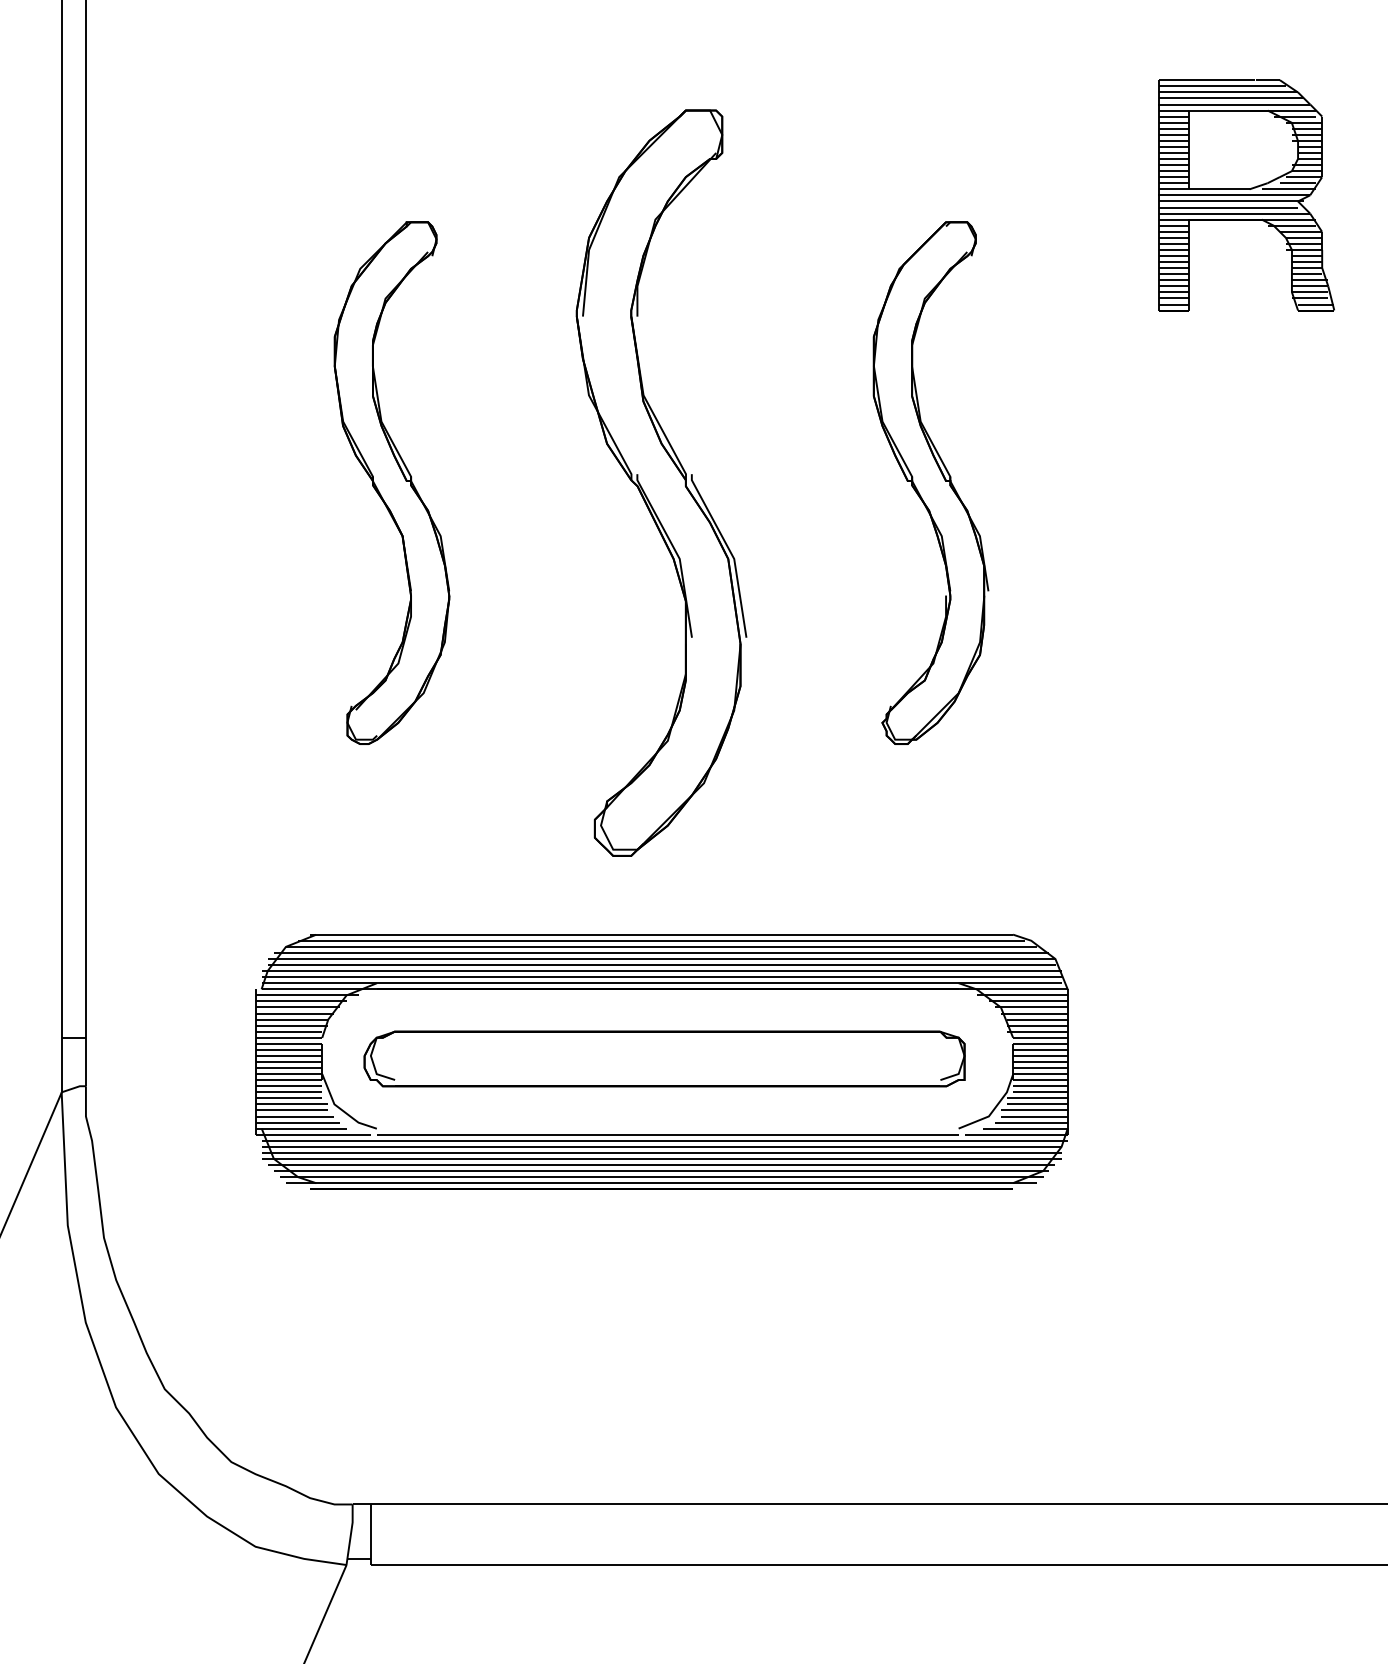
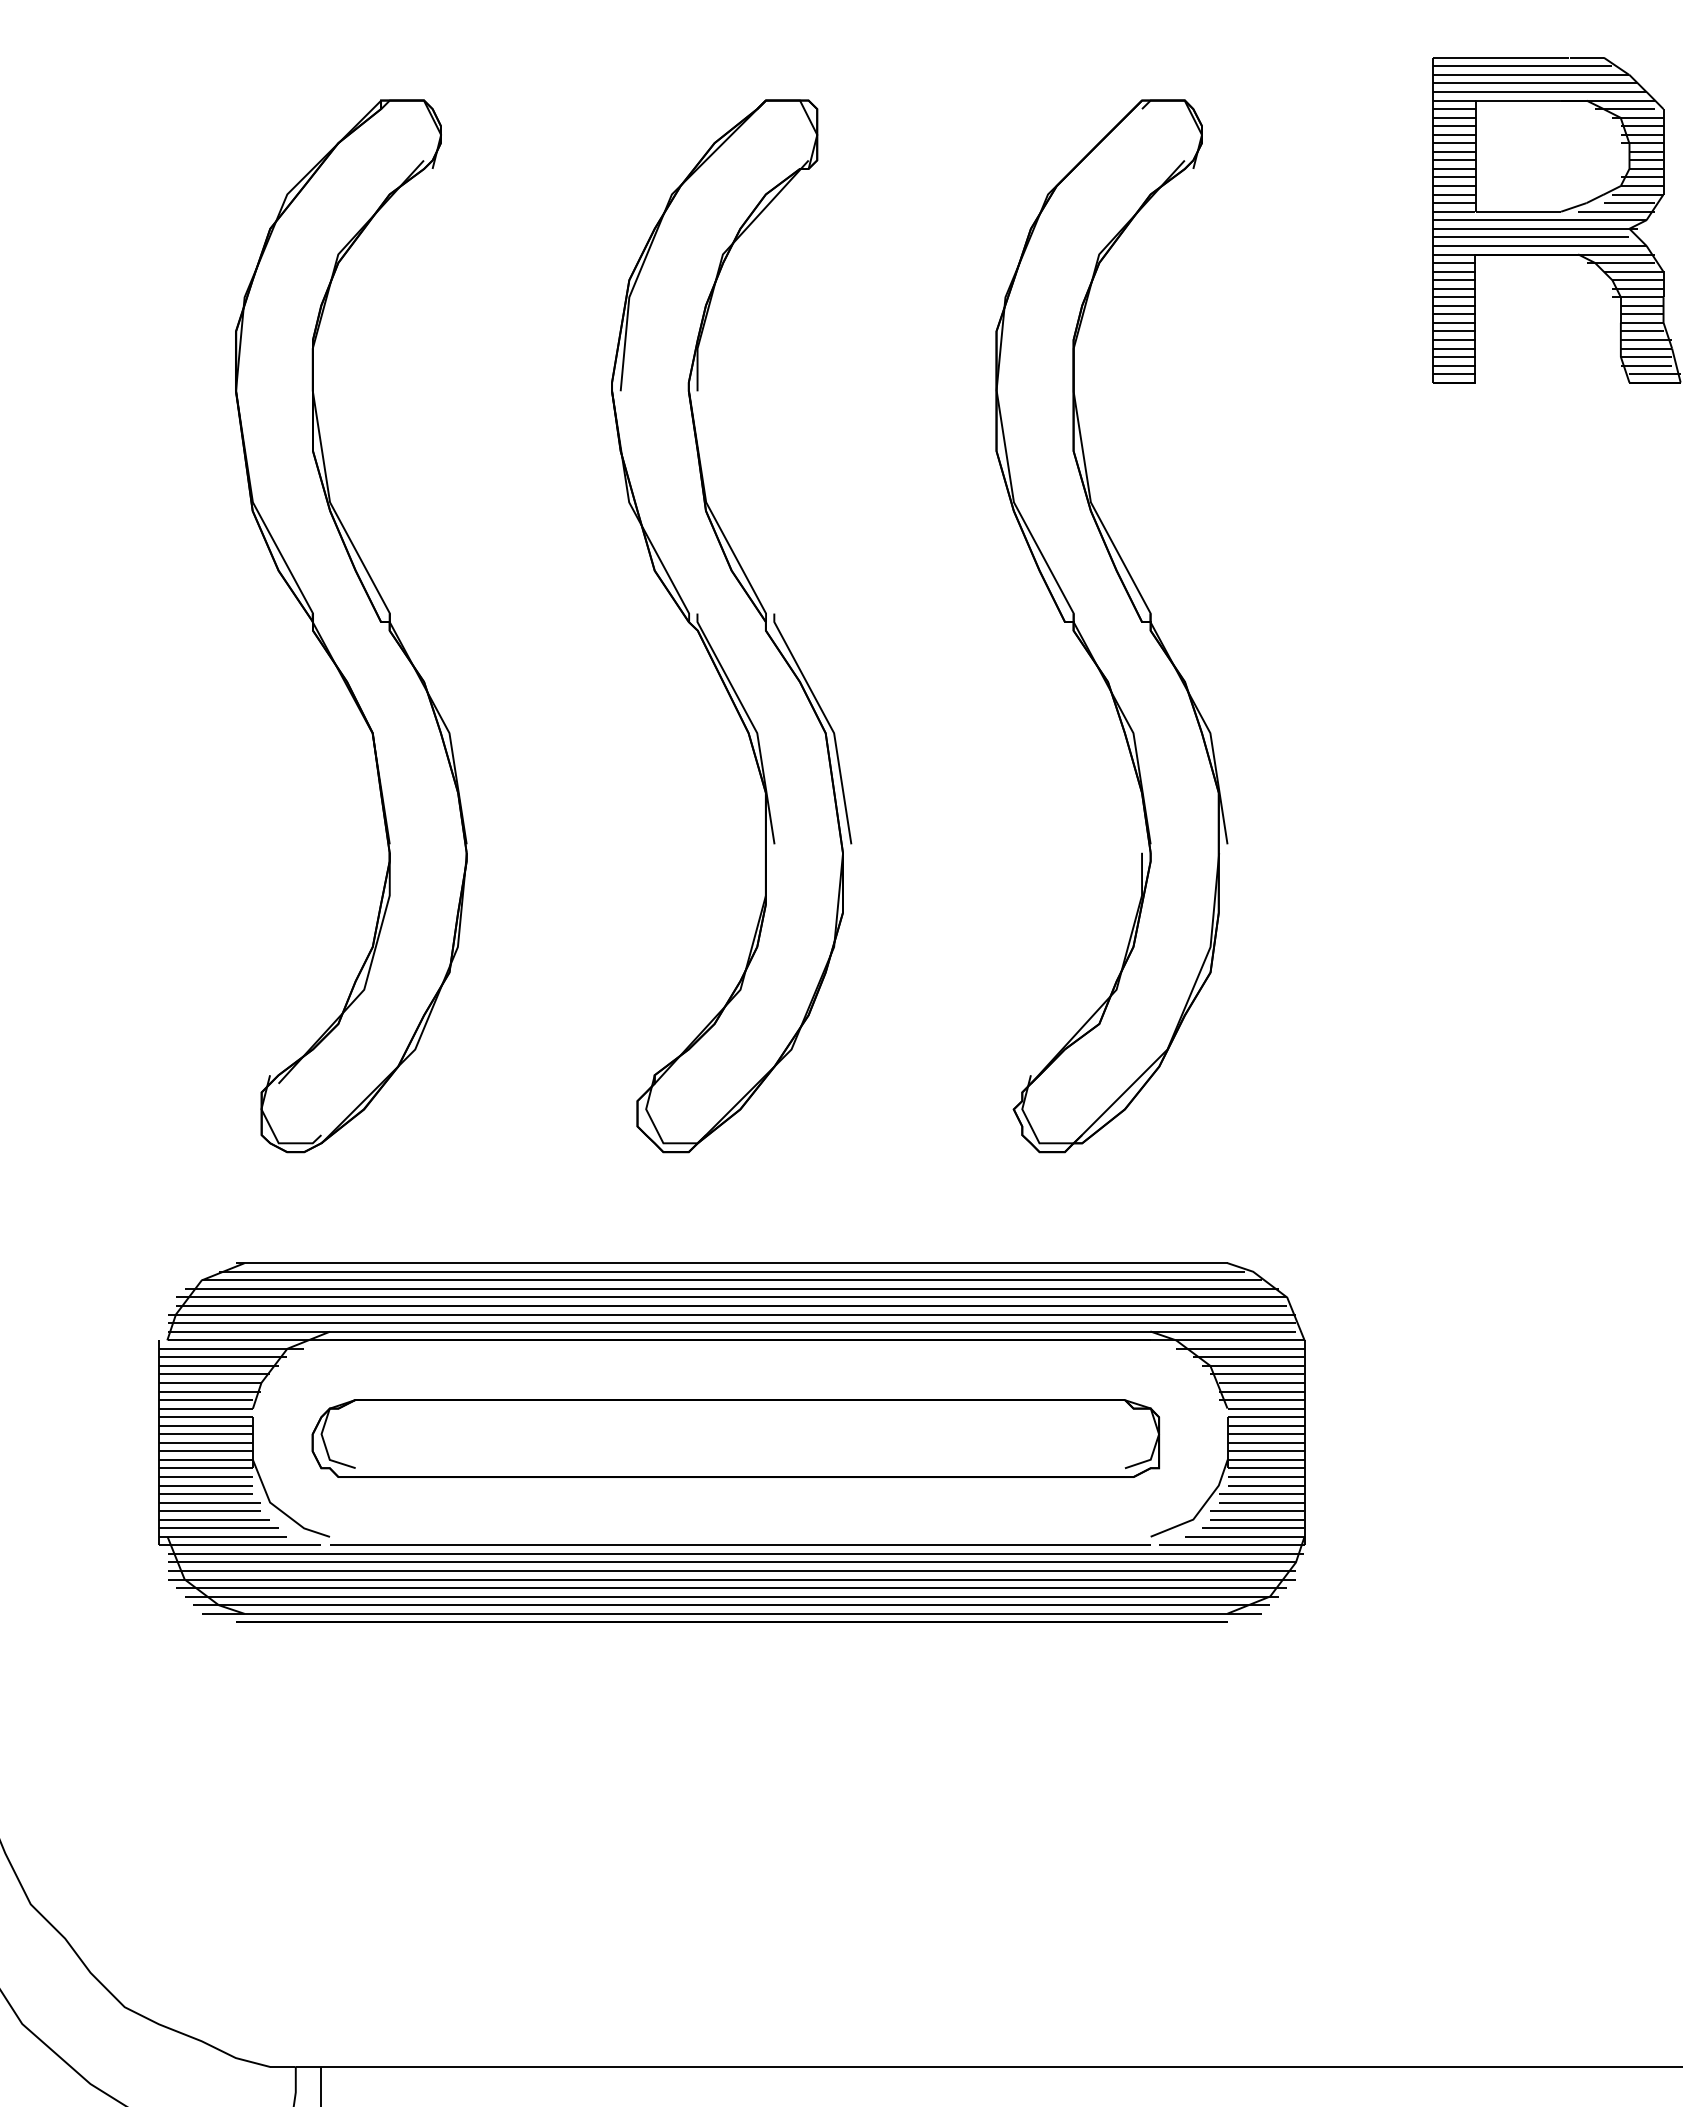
part: (391, 482) -> (350, 625), size x1.43
part: (930, 482) -> (1110, 625), size x1.43

